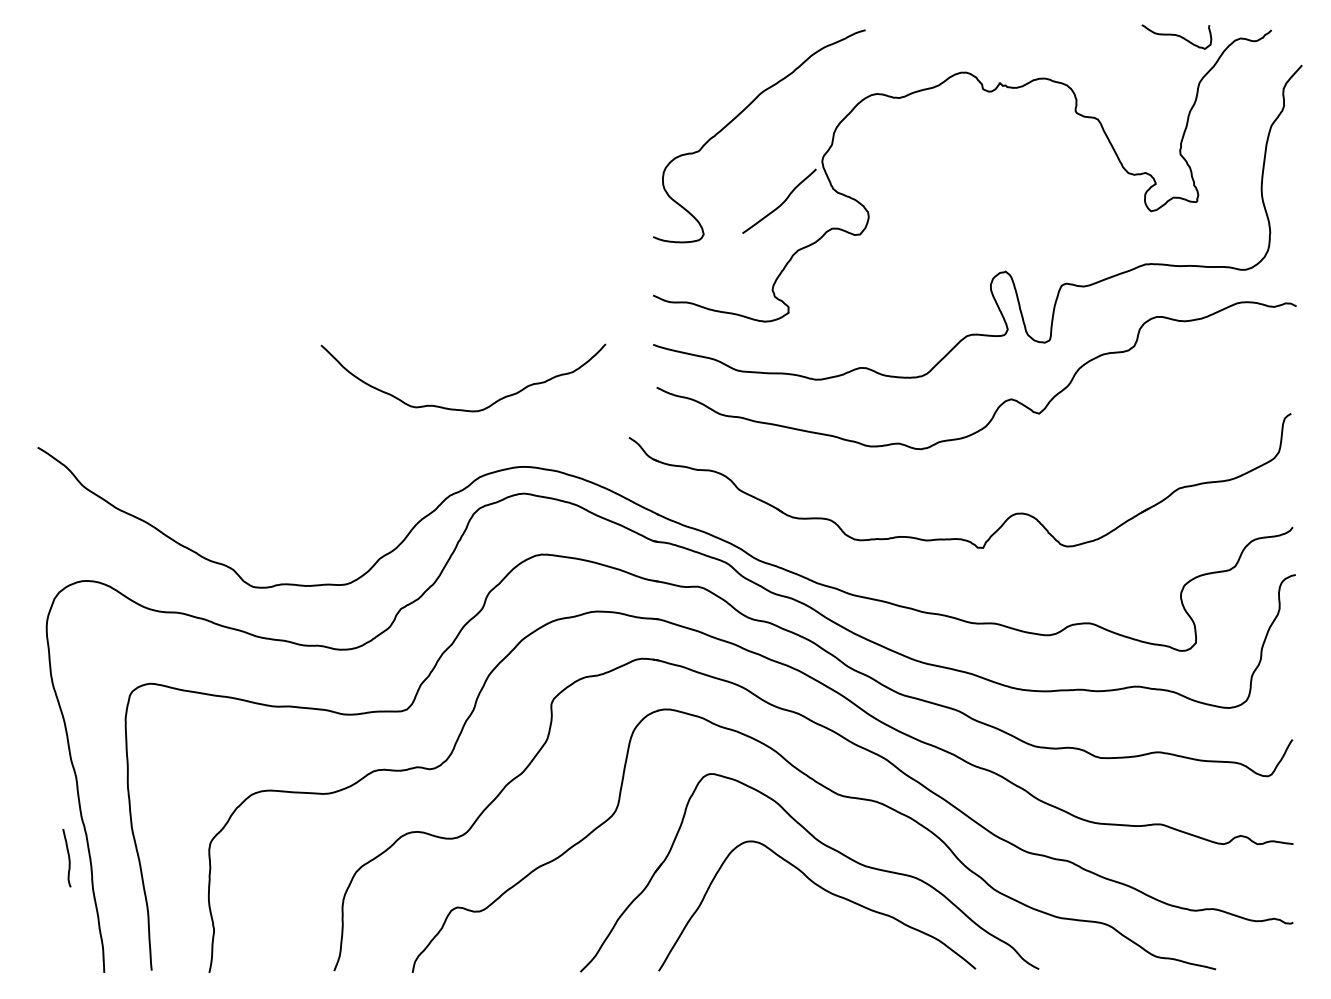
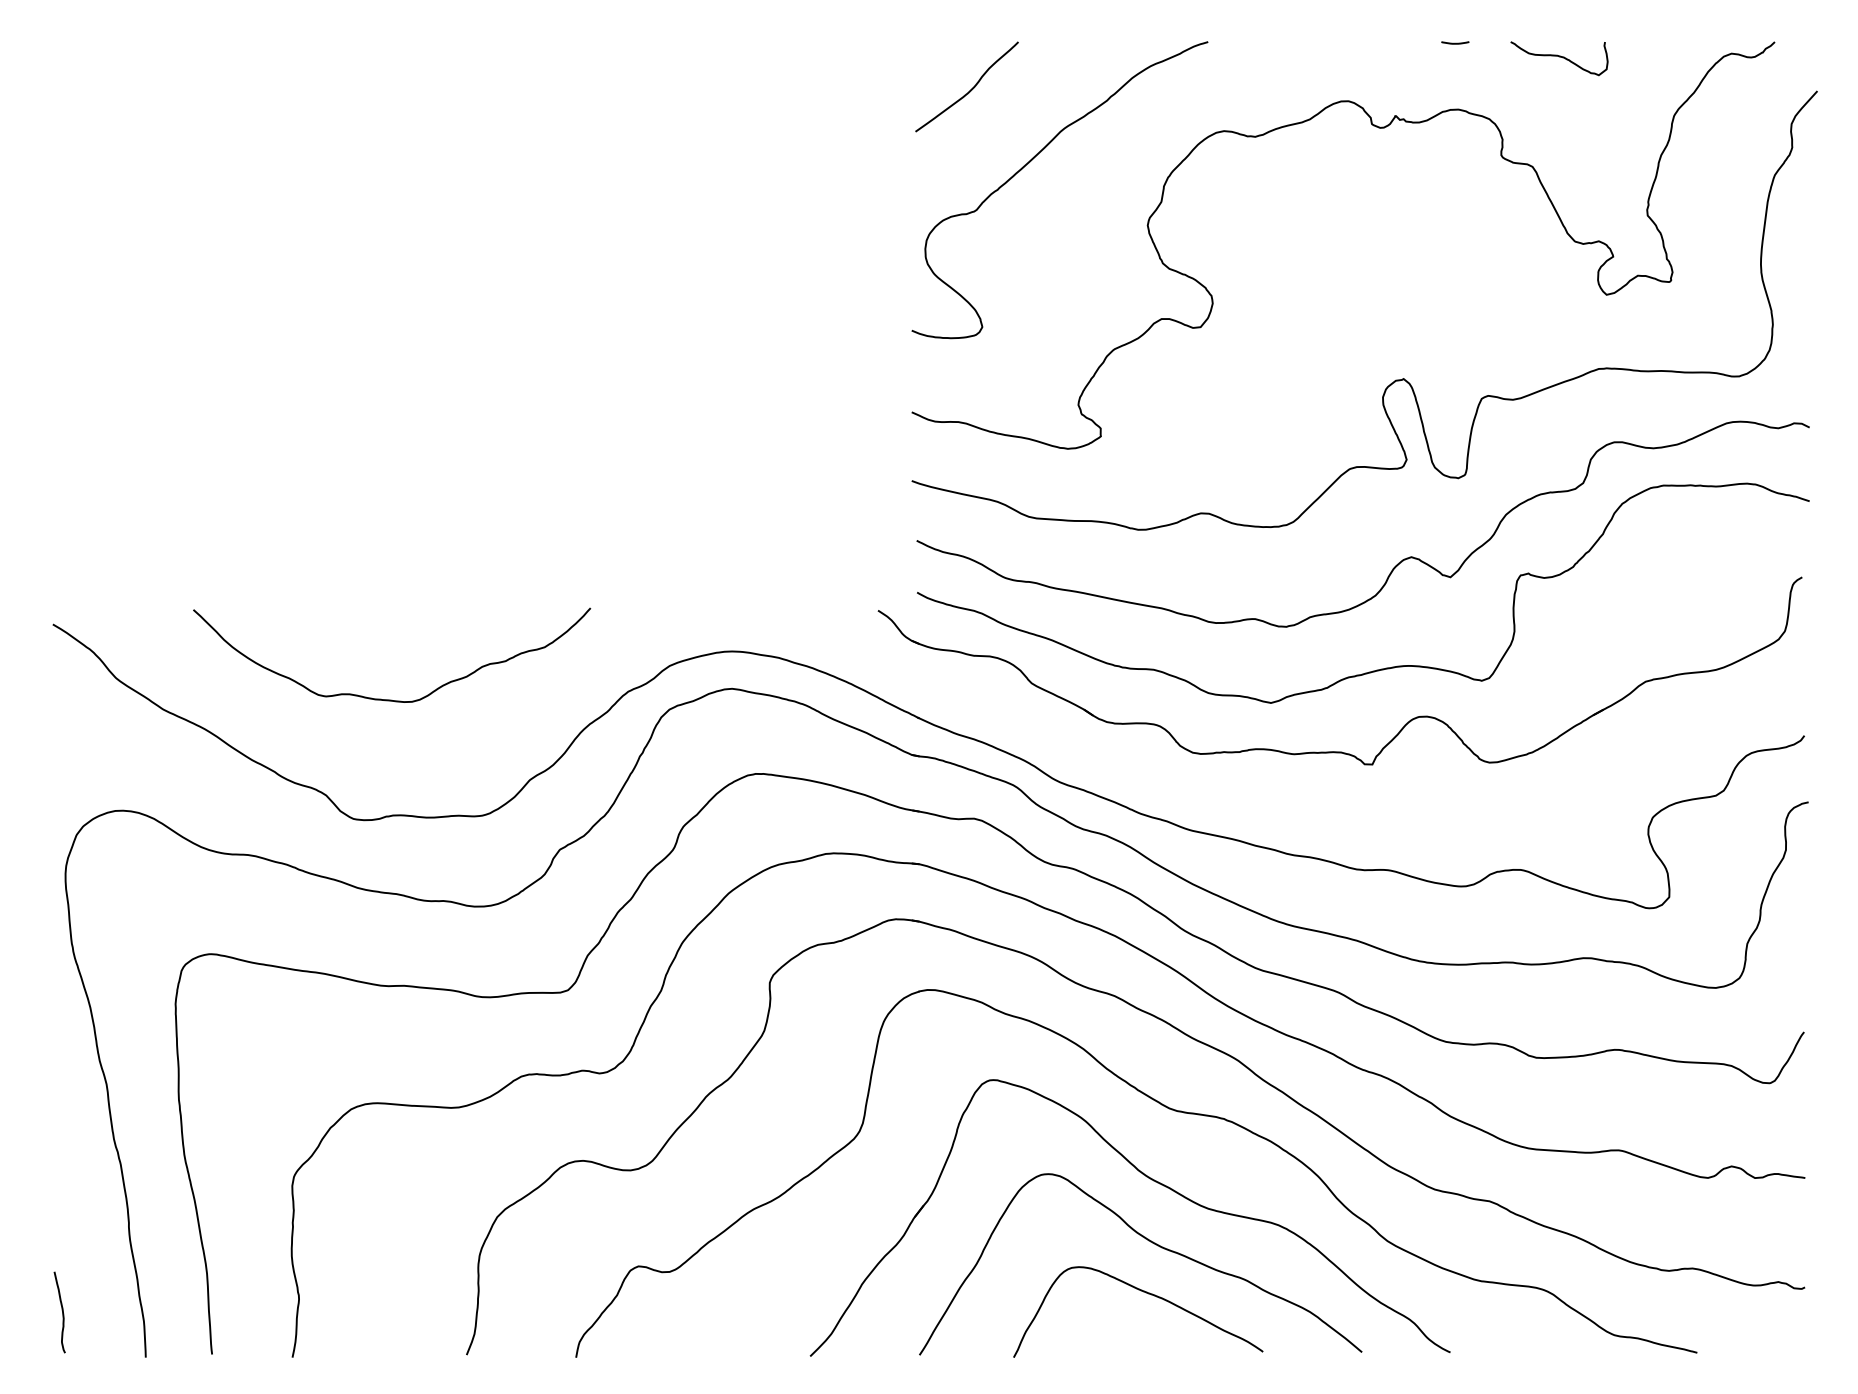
line: (1042, 30) -> (1455, 42), added
curve: (1176, 36) -> (1559, 57), moved
curve: (781, 203) -> (970, 89), moved
curve: (463, 409) -> (391, 699), moved
curve: (986, 479) -> (1376, 669), added
curve: (68, 856) -> (61, 1310), moved
curve: (819, 926) -> (1143, 1292), added

